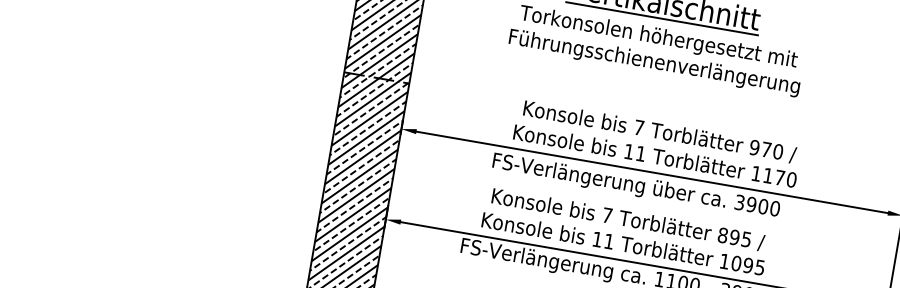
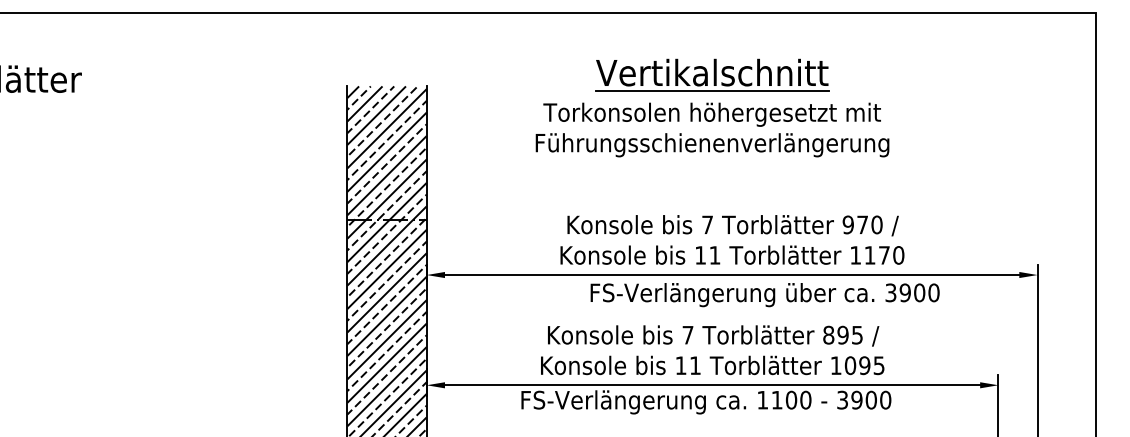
text: (635, 186) -> (764, 295), moved

